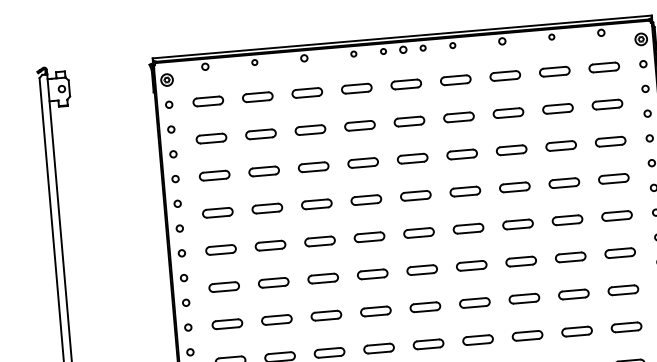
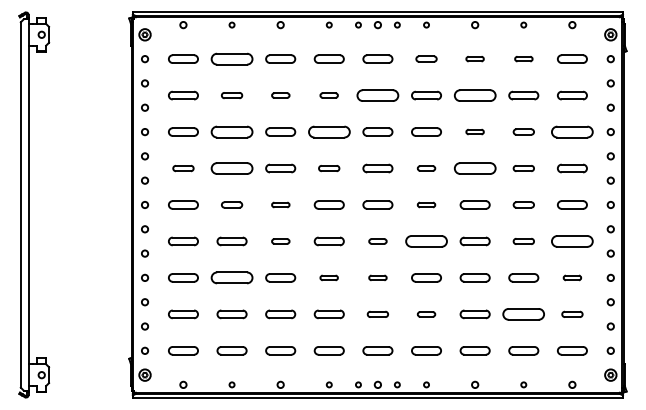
part: (554, 71) -> (523, 58), size x0.6
part: (504, 75) -> (474, 58), size x0.6
part: (455, 79) -> (426, 58), size x0.7
part: (257, 96) -> (231, 58), size x1.4
part: (507, 113) -> (474, 95), size x1.4
part: (409, 121) -> (377, 95), size x1.4
part: (359, 125) -> (328, 95), size x0.6
part: (310, 130) -> (280, 95), size x0.6
part: (260, 134) -> (231, 95), size x0.7
part: (610, 141) -> (572, 131), size x1.4
part: (560, 145) -> (523, 131), size x0.7
part: (510, 149) -> (474, 131), size x0.6
part: (362, 162) -> (328, 131), size x1.4
part: (263, 170) -> (231, 131), size x1.4
part: (564, 183) -> (523, 168), size x0.7
part: (514, 187) -> (474, 168), size x1.4
part: (465, 191) -> (426, 168), size x0.6
part: (365, 200) -> (328, 168), size x0.7
part: (266, 208) -> (231, 168), size x1.4
part: (217, 212) -> (183, 168), size x0.7
part: (567, 219) -> (523, 204), size x0.7
part: (468, 228) -> (426, 204), size x0.6
part: (319, 240) -> (280, 204), size x0.6
part: (269, 245) -> (231, 204), size x0.7
part: (620, 253) -> (572, 241), size x1.4
part: (570, 257) -> (523, 241), size x0.7
part: (471, 265) -> (426, 241), size x1.4
part: (421, 270) -> (377, 241), size x0.6
part: (323, 278) -> (280, 241), size x0.6
part: (623, 289) -> (572, 277), size x0.6
part: (424, 306) -> (377, 277), size x0.6
part: (375, 311) -> (328, 277), size x0.6
part: (276, 319) -> (231, 277), size x1.4
part: (626, 327) -> (572, 314), size x0.7
part: (576, 331) -> (523, 314), size x1.4
part: (478, 340) -> (426, 314), size x0.6
part: (428, 344) -> (377, 314), size x0.7

